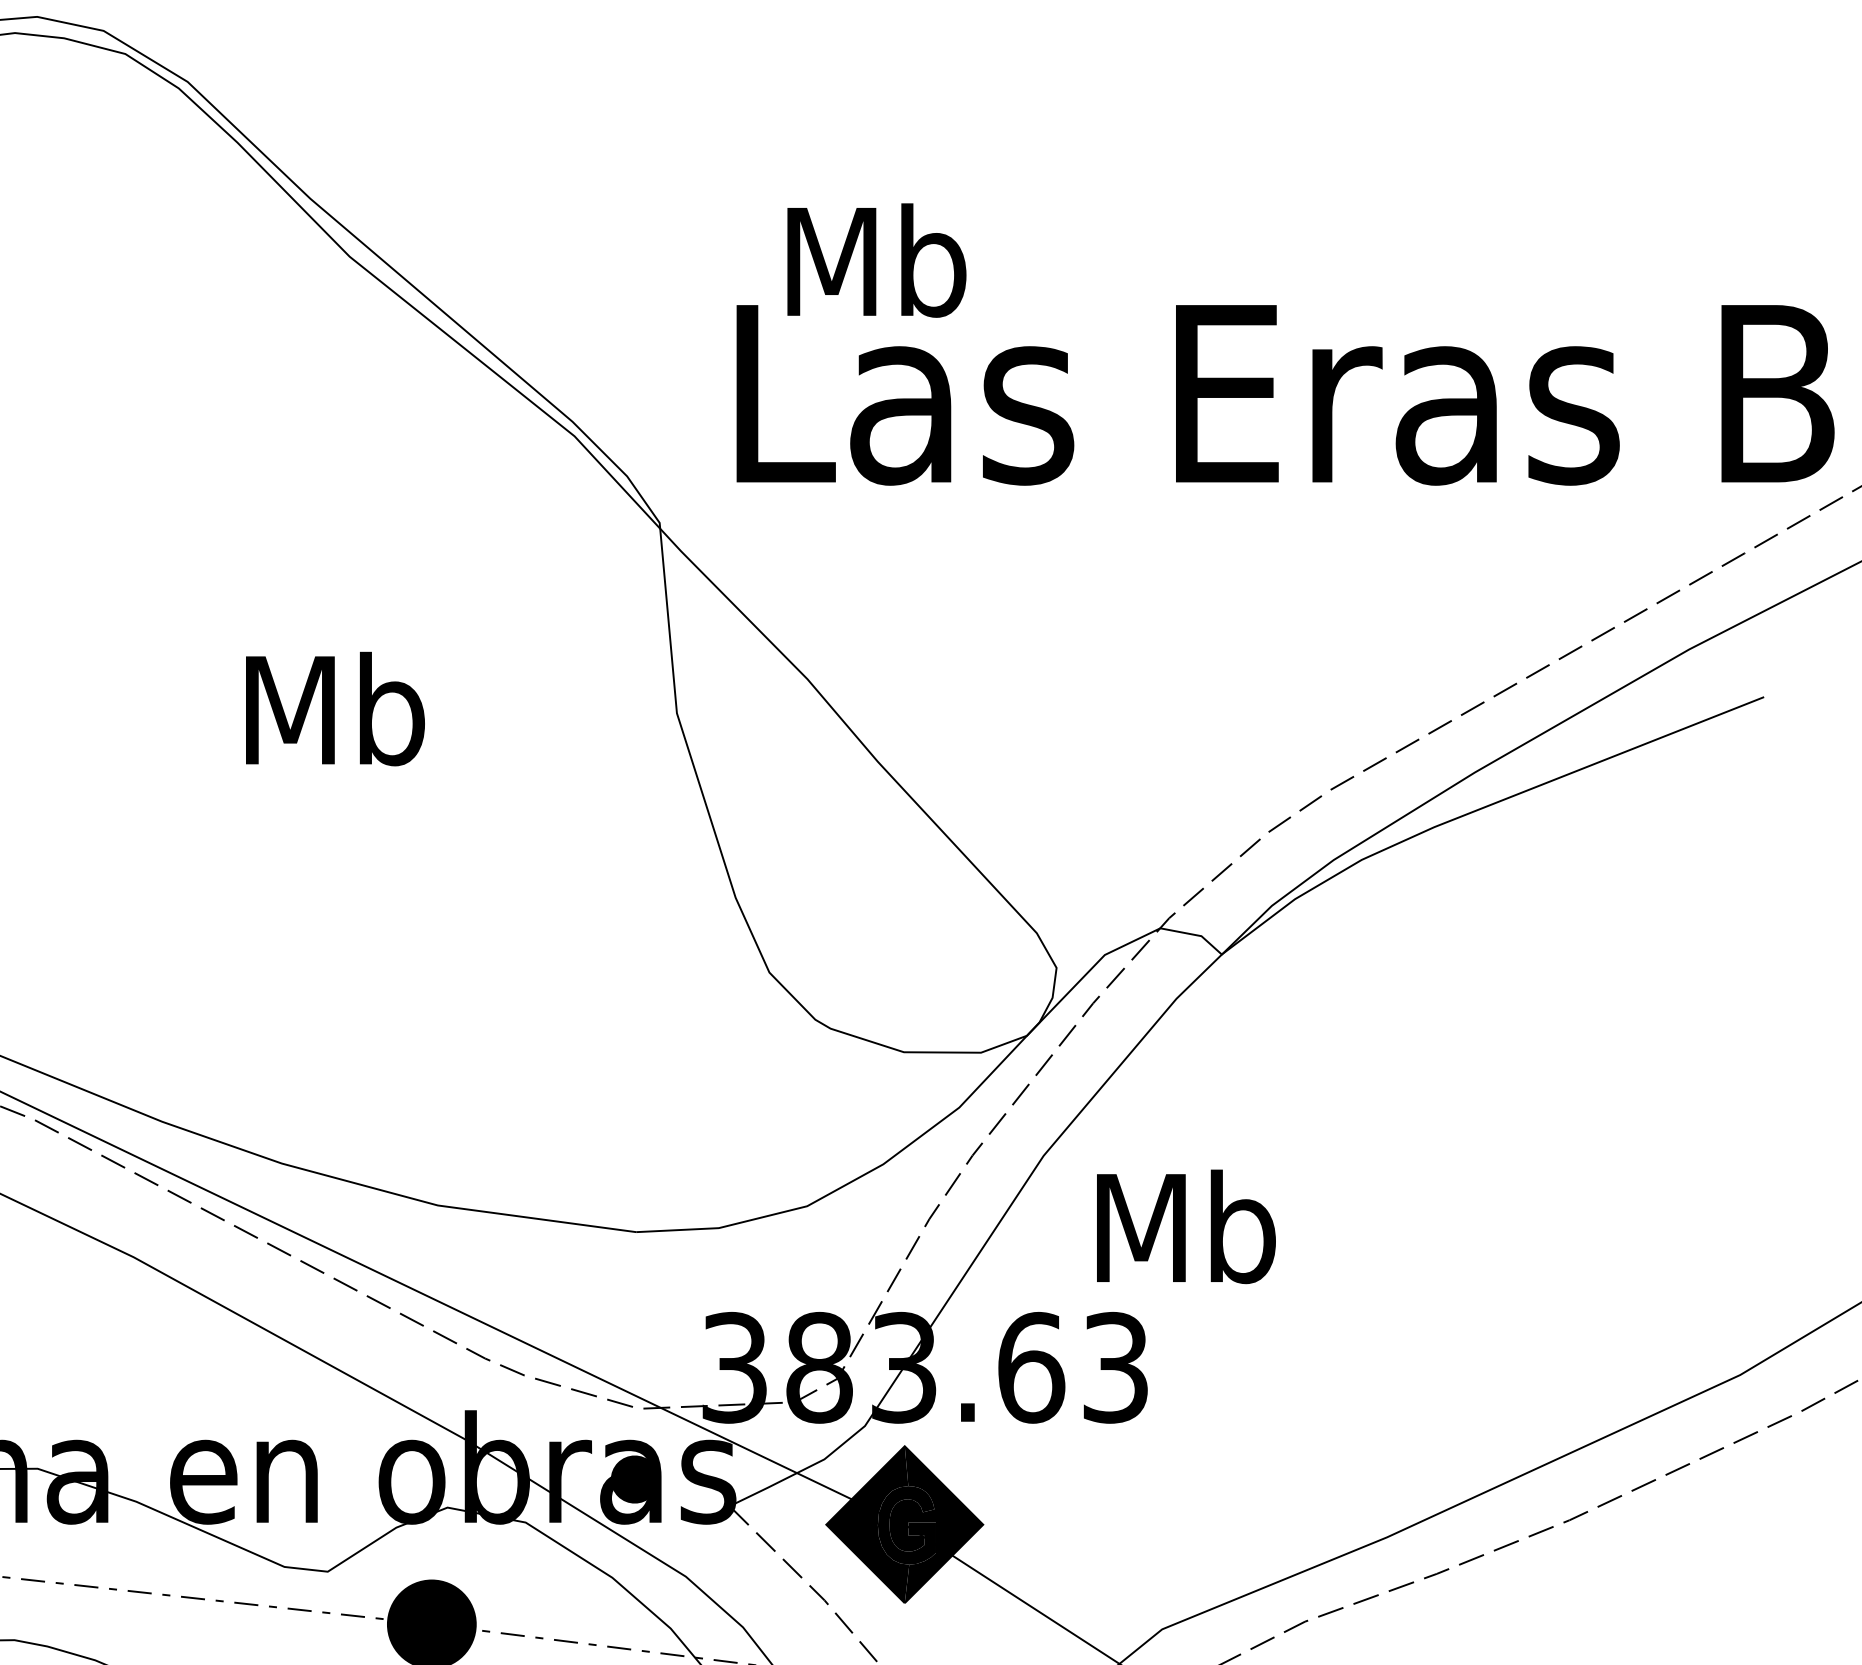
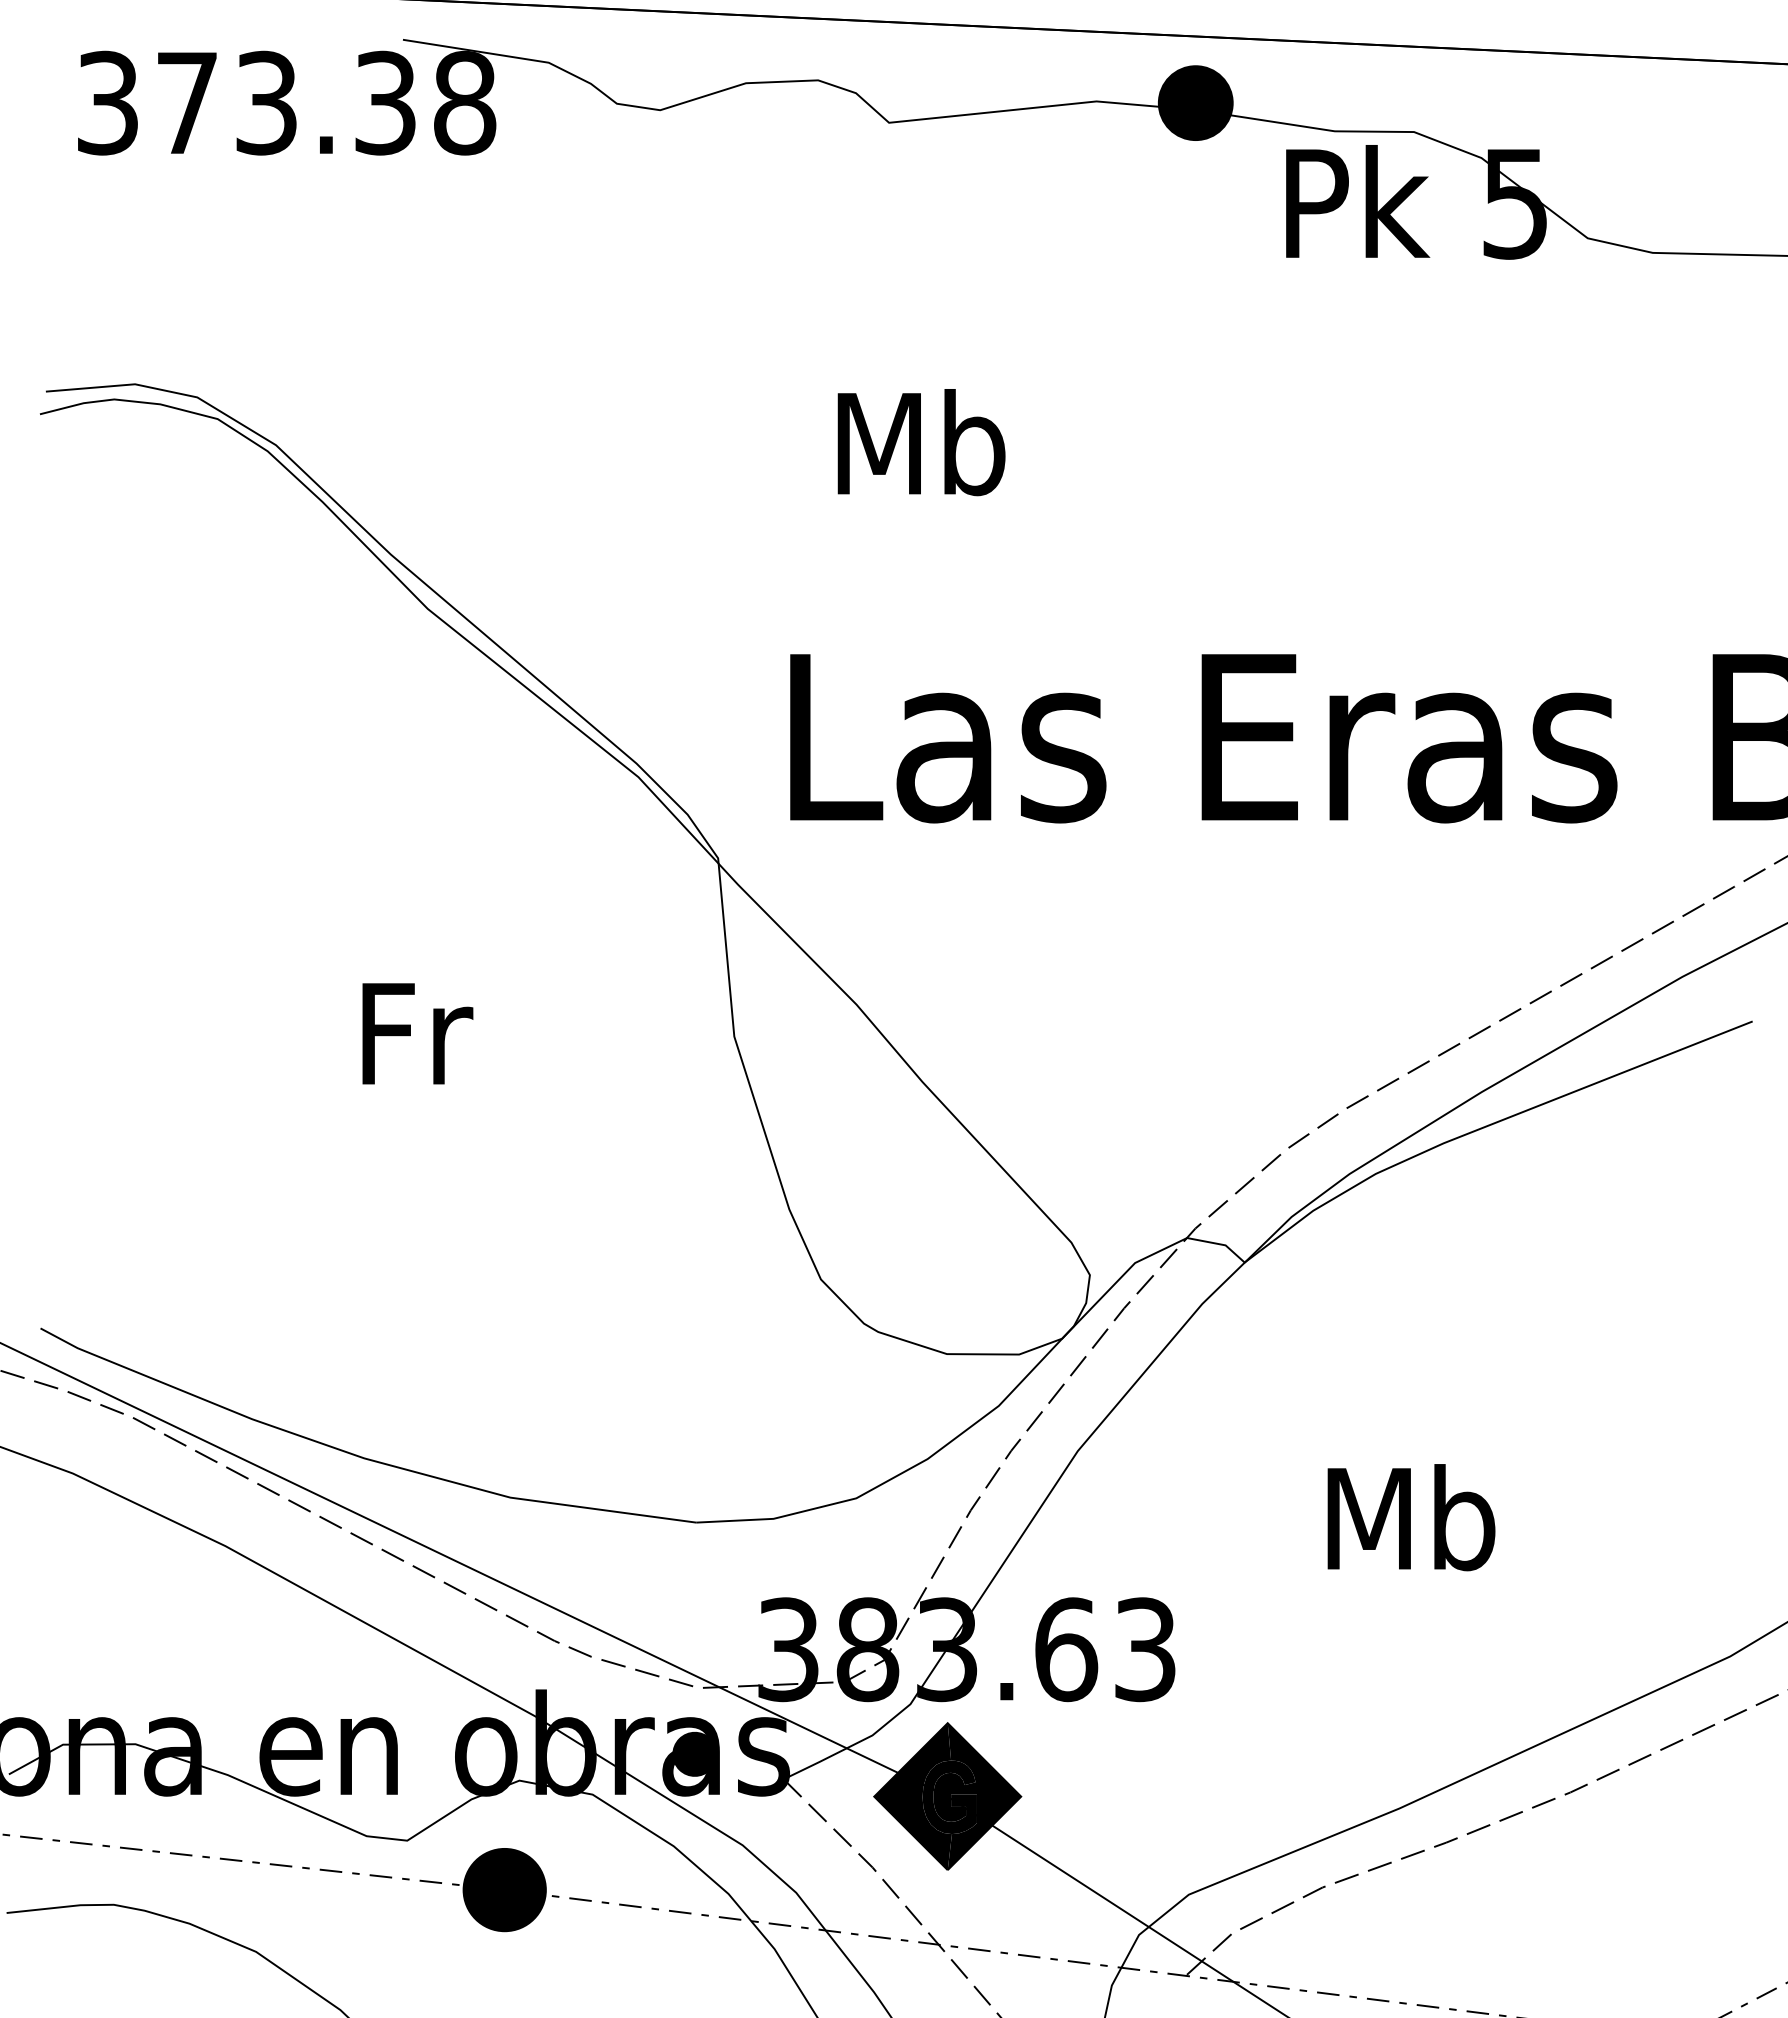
text: (876, 260) -> (921, 442), moved
text: (335, 708) -> (414, 1032), Mb -> Fr
text: (1186, 1226) -> (1411, 1517), moved

